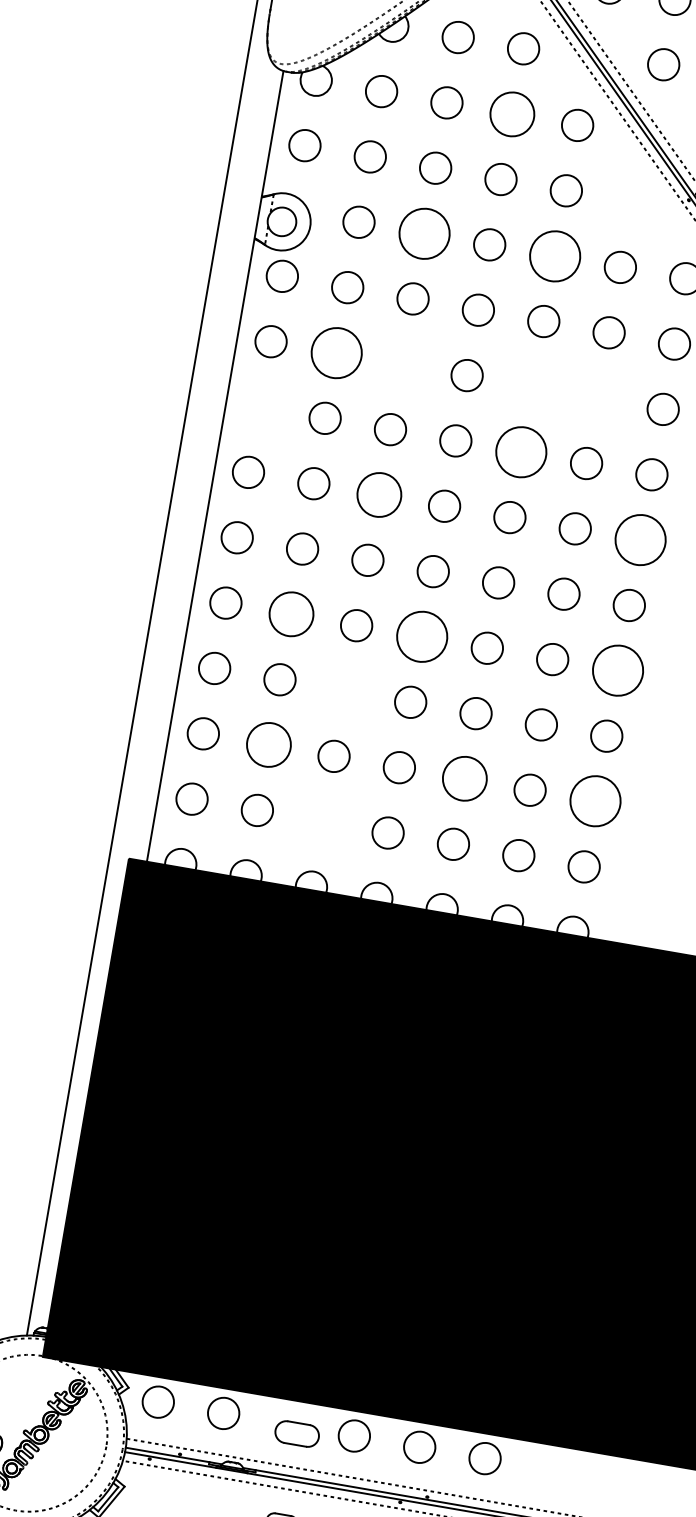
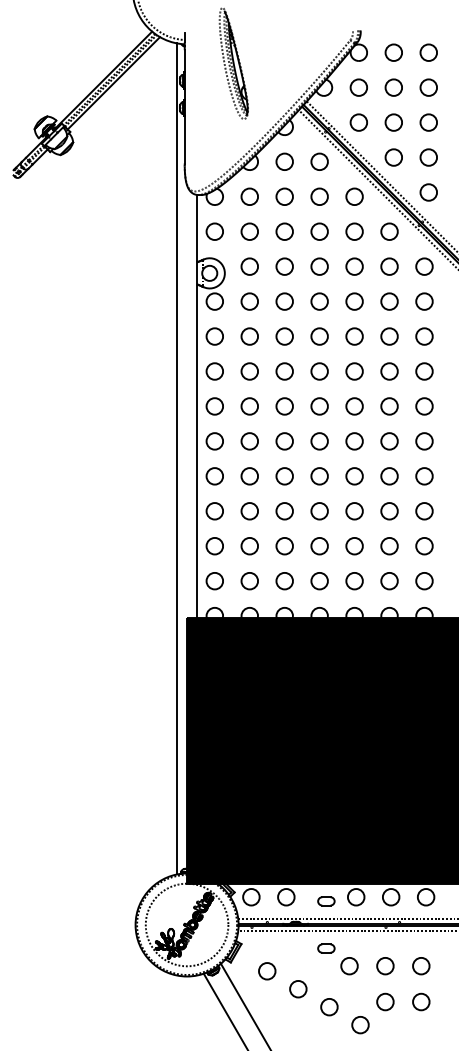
circle: (512, 113) -> (319, 196), size x0.71
circle: (631, 201) -> (389, 231), added
circle: (424, 233) -> (284, 266), size x0.62
circle: (554, 255) -> (354, 266), size x0.62
circle: (335, 352) -> (249, 336), size x0.62
circle: (401, 364) -> (284, 336), added
circle: (532, 386) -> (354, 336), added
circle: (597, 398) -> (389, 336), added
circle: (259, 406) -> (214, 371), added
circle: (521, 452) -> (354, 371), size x0.62
circle: (378, 495) -> (284, 406), size x0.71
circle: (640, 540) -> (424, 406), size x0.62
circle: (290, 614) -> (249, 476), size x0.71
circle: (421, 637) -> (319, 476), size x0.62
circle: (618, 671) -> (424, 476), size x0.62
circle: (344, 691) -> (284, 511), added
circle: (268, 745) -> (249, 546), size x0.71
circle: (464, 779) -> (354, 546), size x0.71
circle: (595, 802) -> (424, 546), size x0.62
circle: (322, 822) -> (284, 581), added
part: (297, 1434) -> (326, 901), size x0.71

